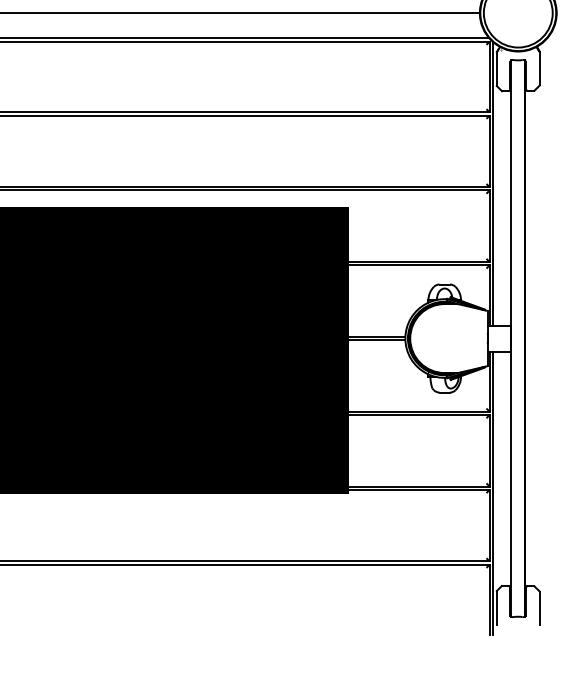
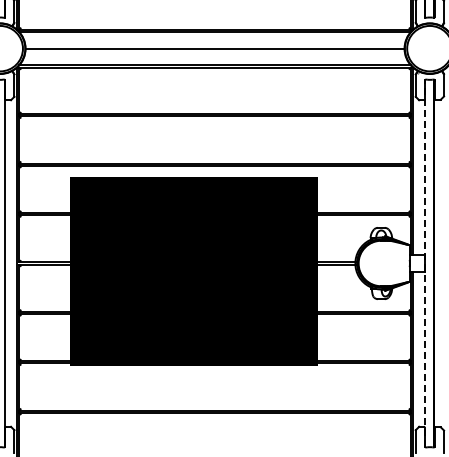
line: (511, 338) -> (425, 263), solid -> dashed

